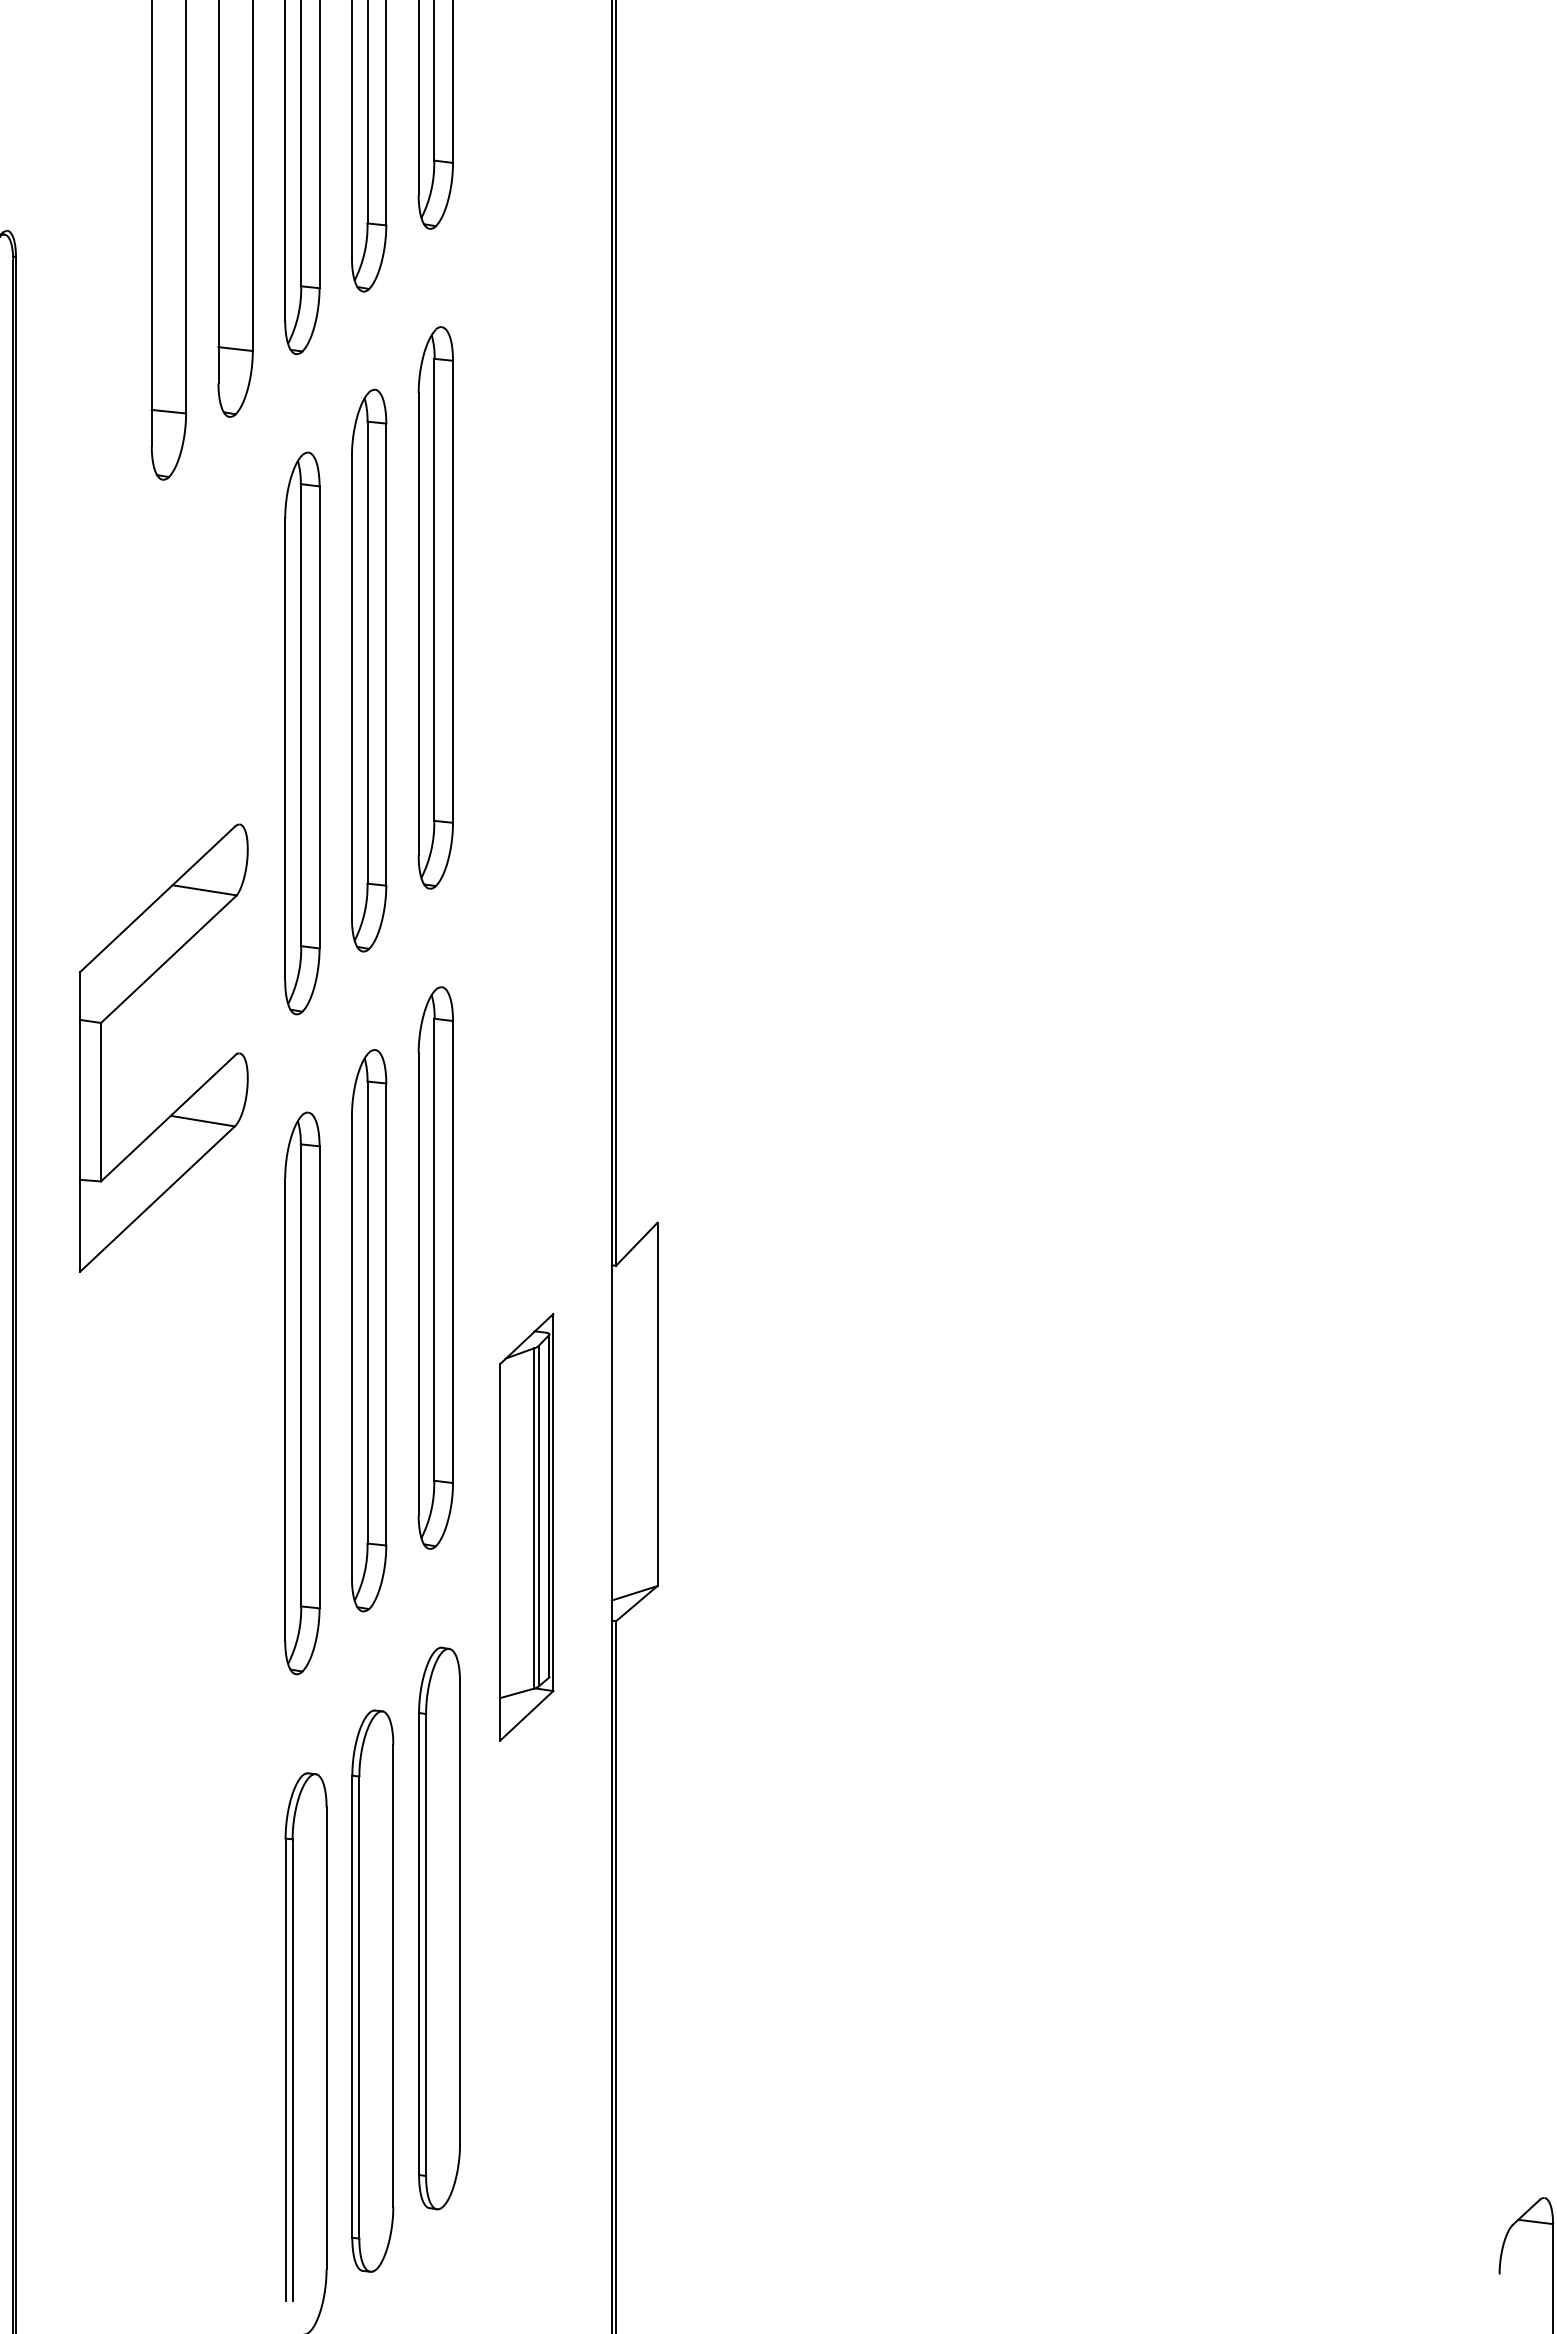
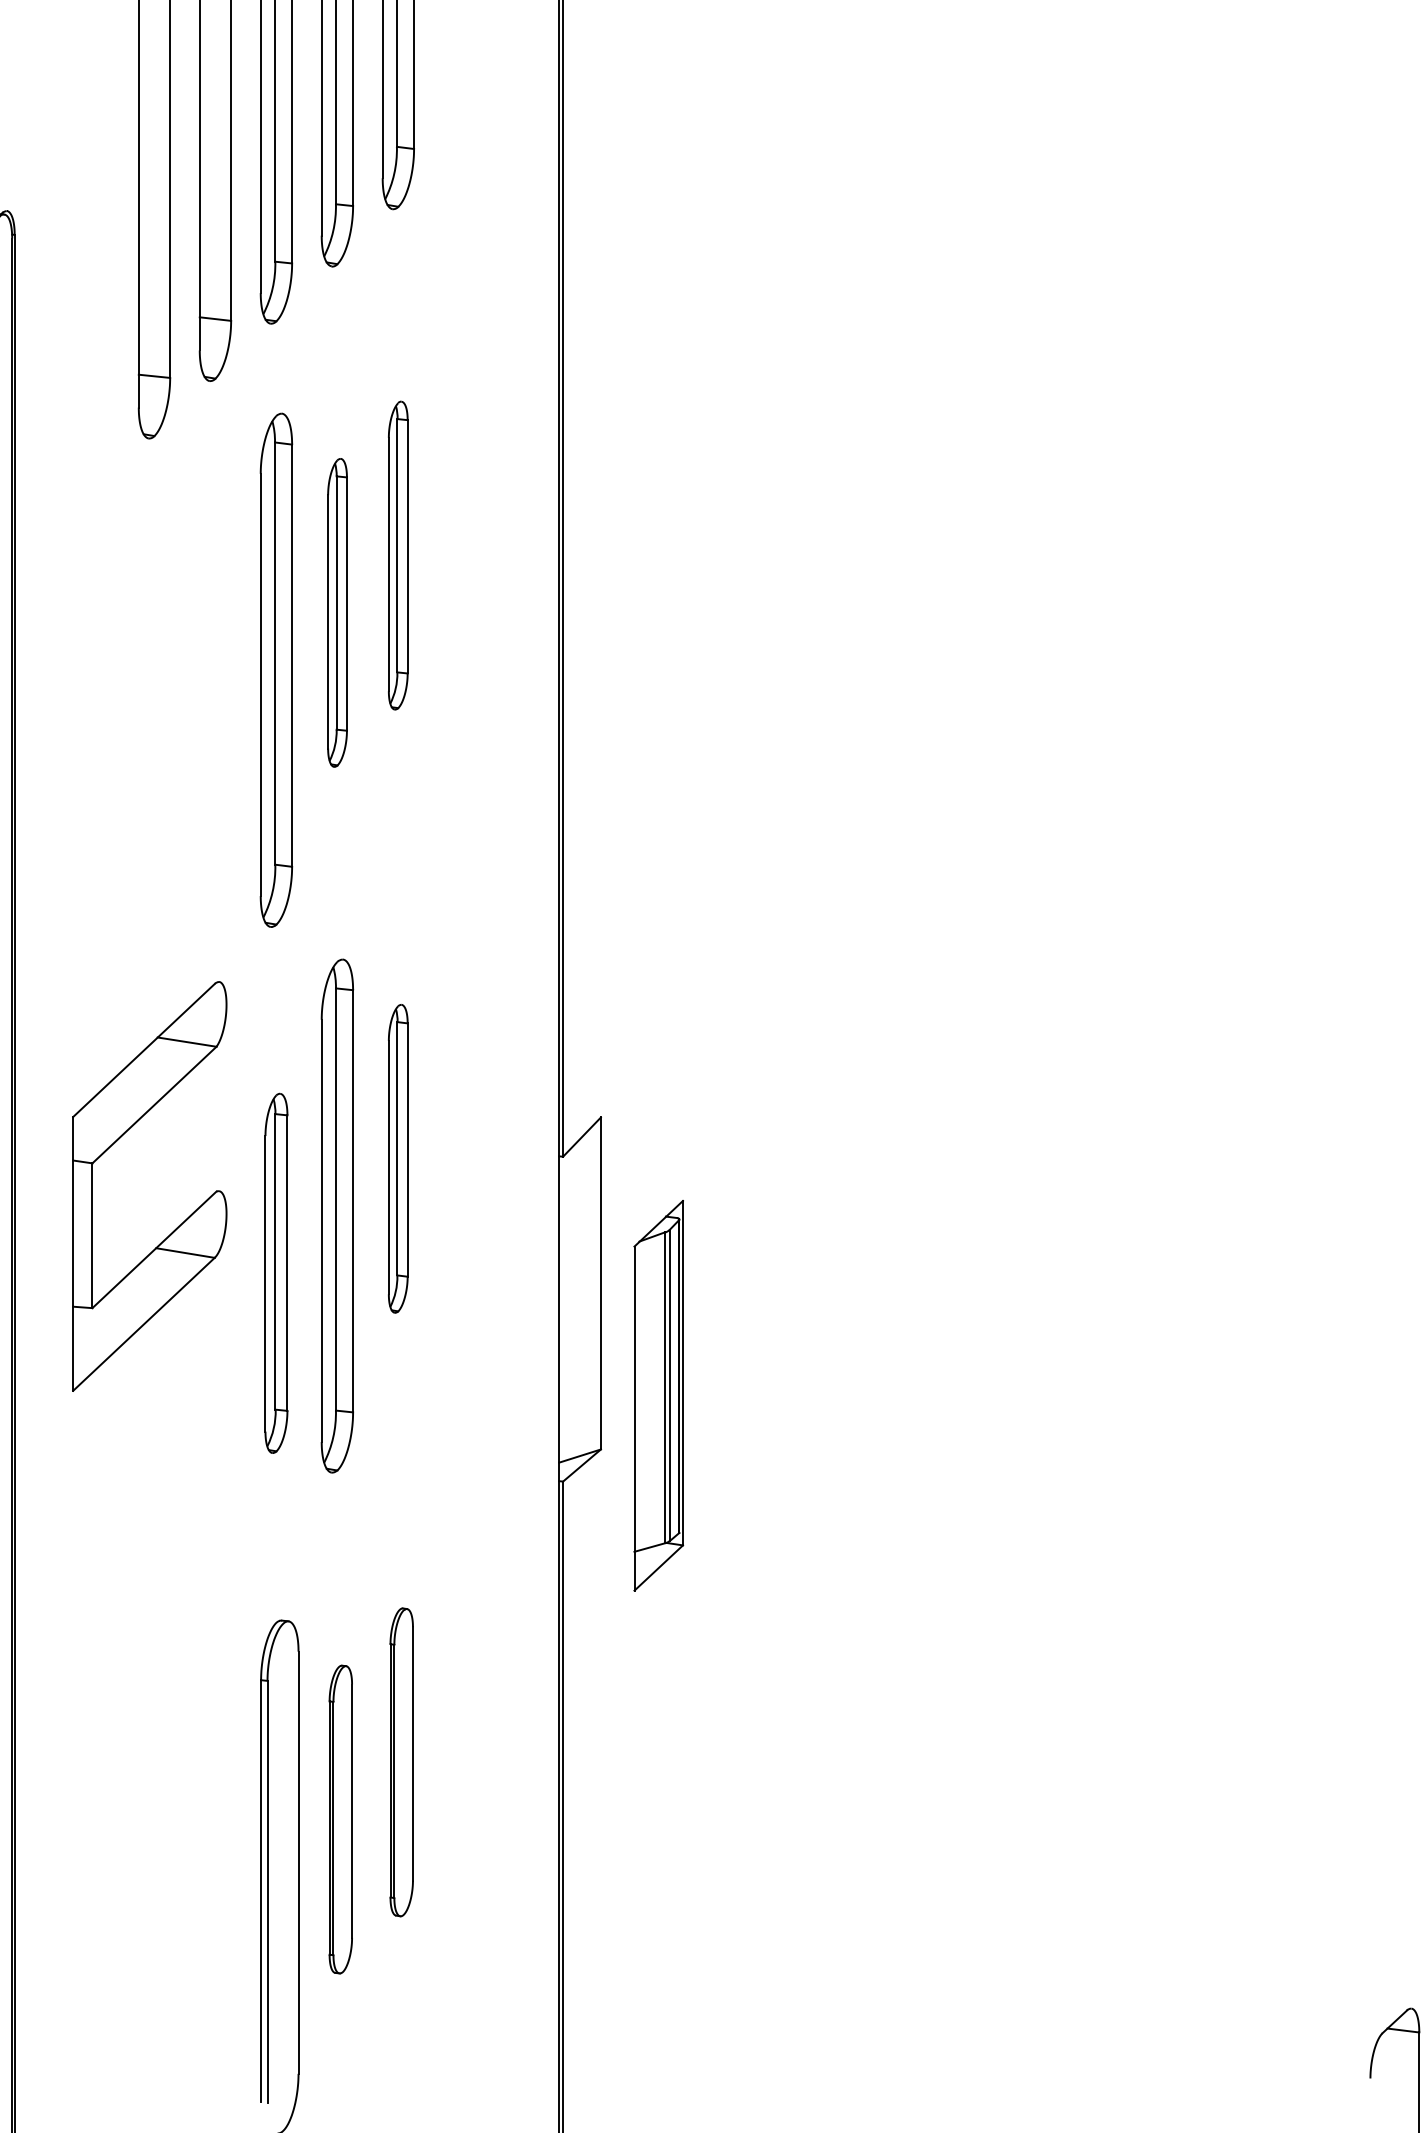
part: (435, 607) -> (398, 555), size x0.6
part: (369, 670) -> (337, 612), size x0.6
part: (201, 1085) -> (184, 1220), moved
part: (435, 1267) -> (398, 1158), size x0.6
part: (302, 1393) -> (276, 1273), size x0.7
part: (526, 1527) -> (658, 1395), moved
part: (439, 1928) -> (401, 1762), size x0.6
part: (372, 1990) -> (340, 1819), size x0.6

